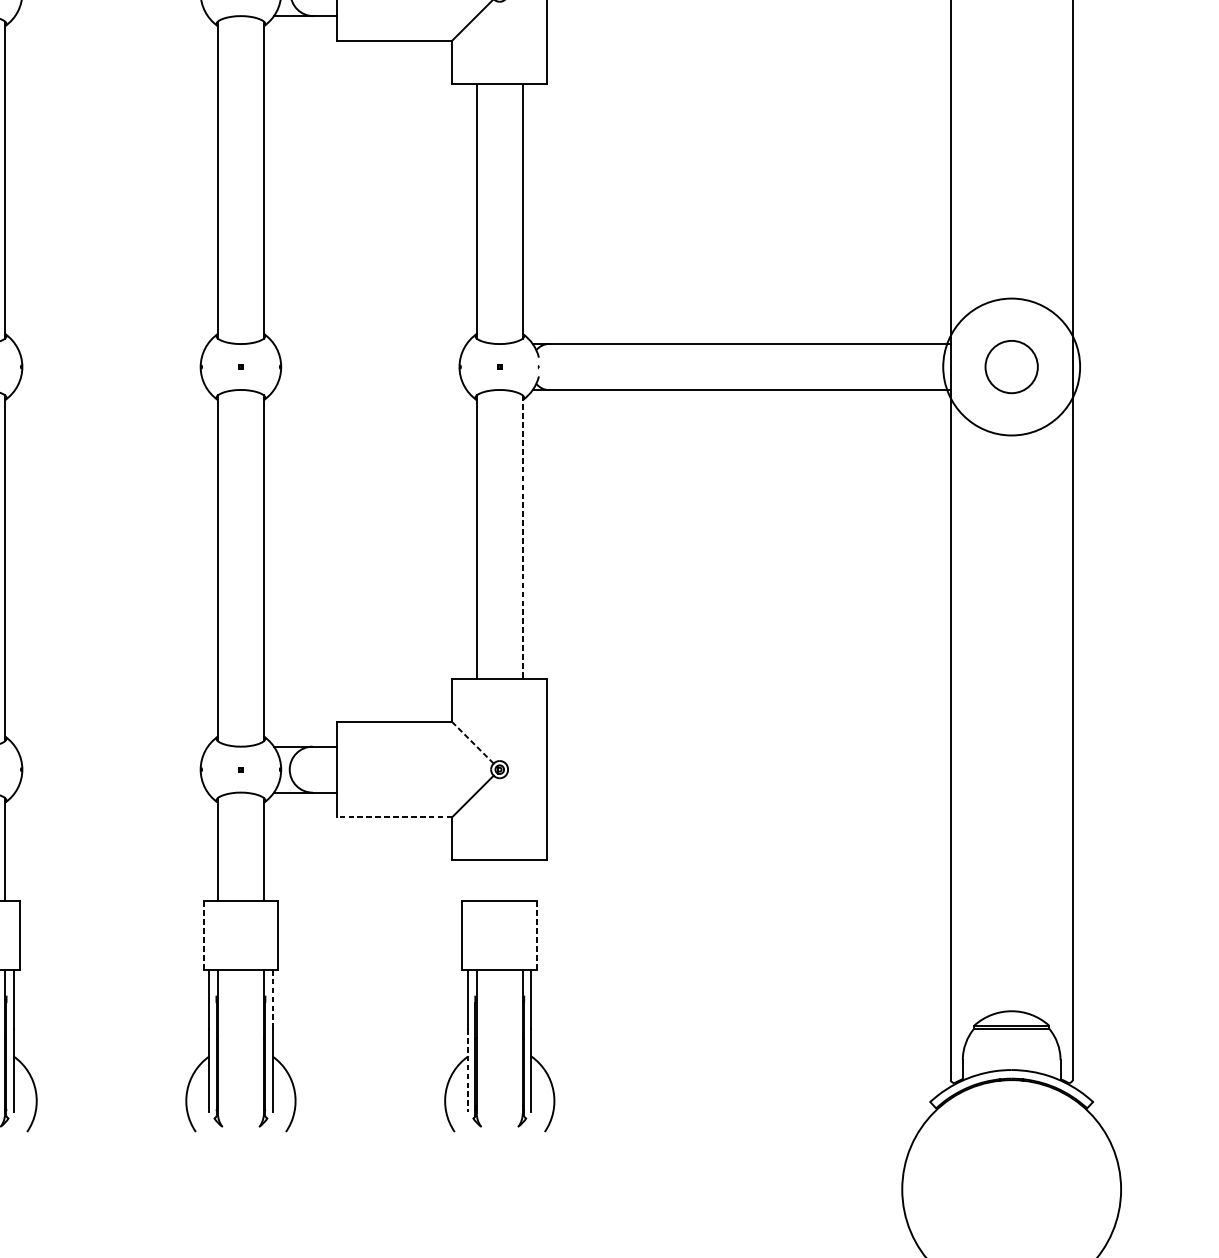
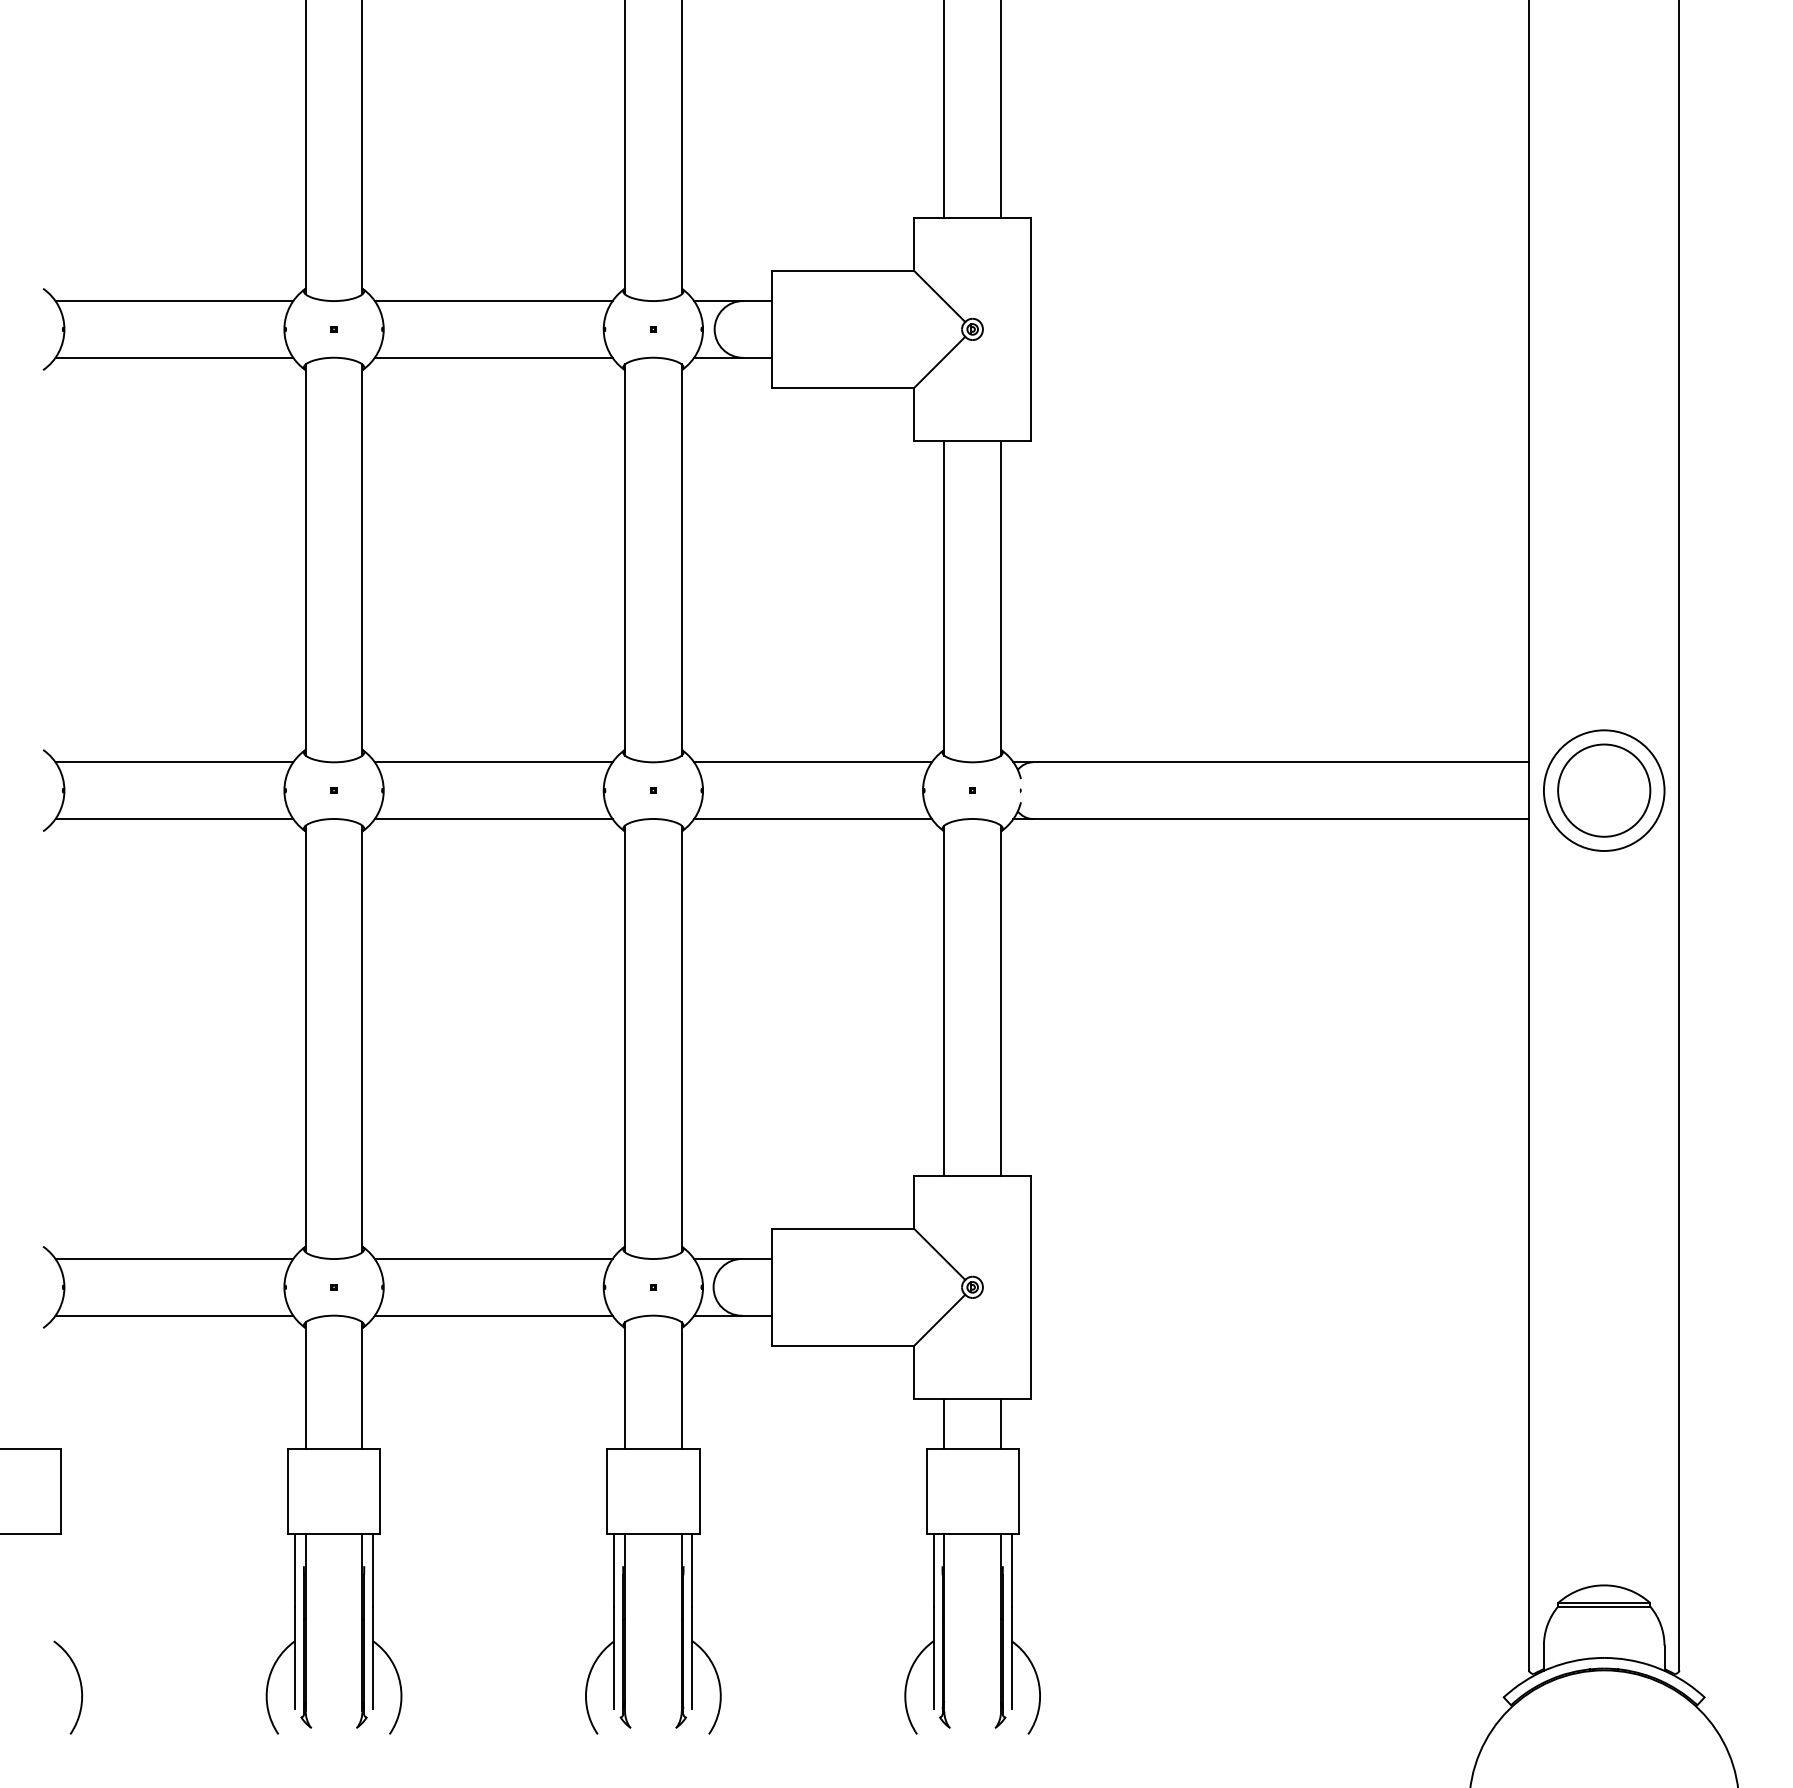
line: (111, 15) -> (493, 357), added
line: (111, 344) -> (493, 762), added
line: (369, 344) -> (812, 762), added
circle: (1011, 366) -> (1603, 790), size x0.71
circle: (1011, 366) -> (1604, 790), size x1.43
line: (111, 390) -> (493, 819), added
line: (369, 390) -> (812, 819), added
line: (523, 537) -> (1001, 1000), dashed -> solid
line: (472, 743) -> (939, 1254), dashed -> solid
line: (111, 746) -> (493, 1258), added
line: (111, 792) -> (493, 1315), added
line: (395, 816) -> (843, 1345), dashed -> solid
line: (476, 880) -> (944, 1423), added
line: (523, 880) -> (1001, 1423), added
line: (203, 935) -> (607, 1491), dashed -> solid
line: (536, 935) -> (1018, 1491), dashed -> solid
line: (272, 999) -> (692, 1570), dashed -> solid
line: (468, 1070) -> (933, 1658), dashed -> solid

